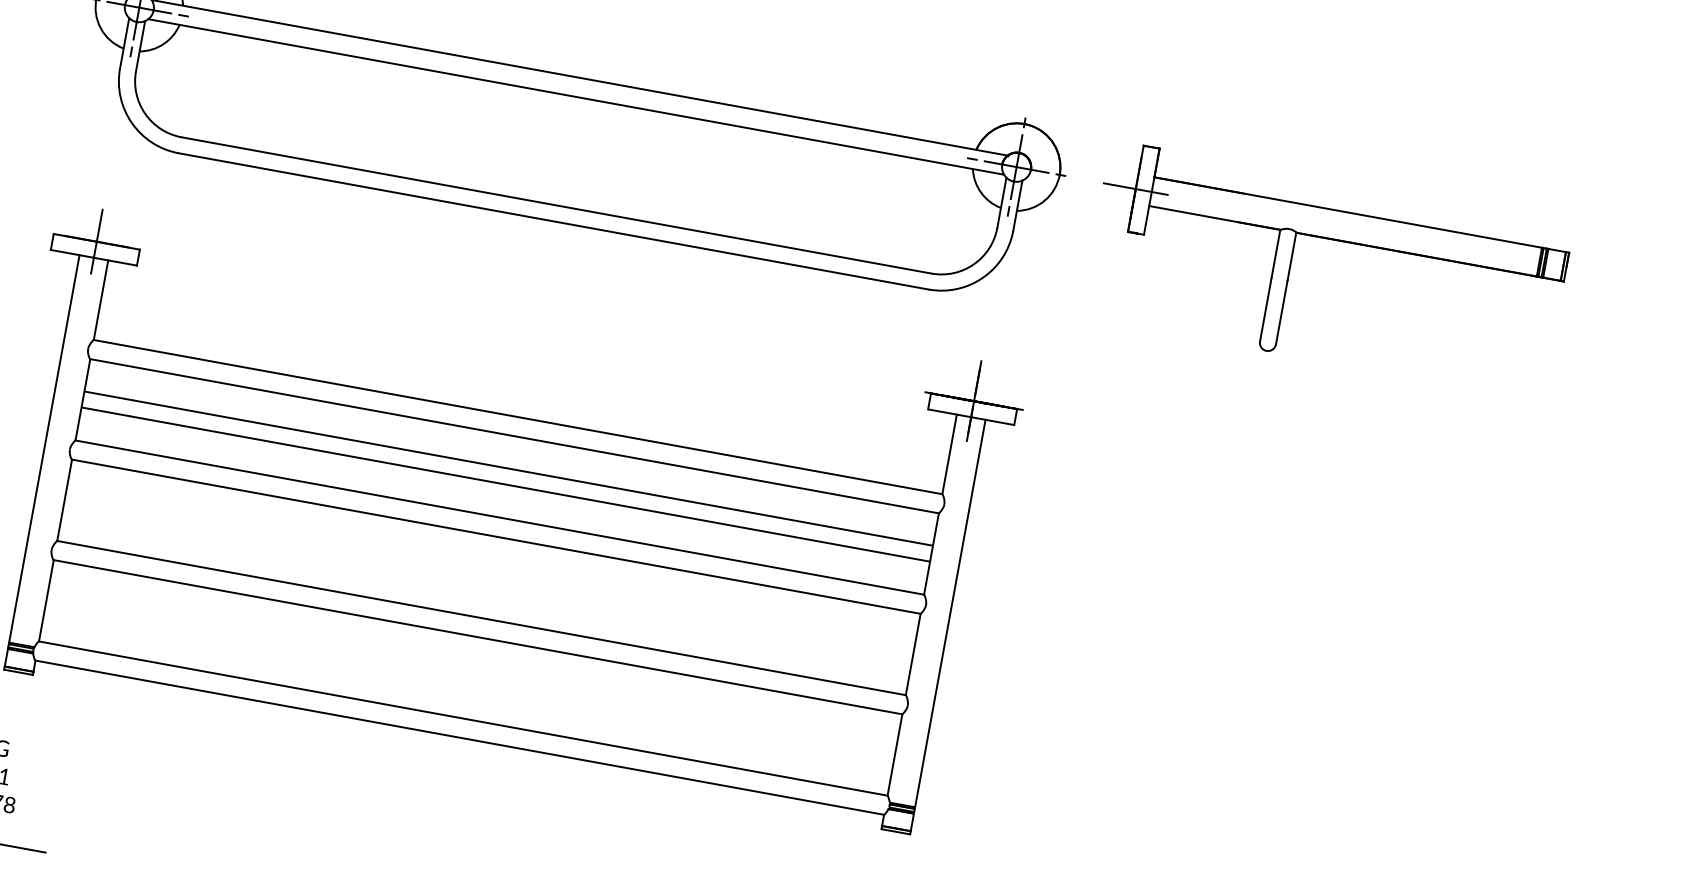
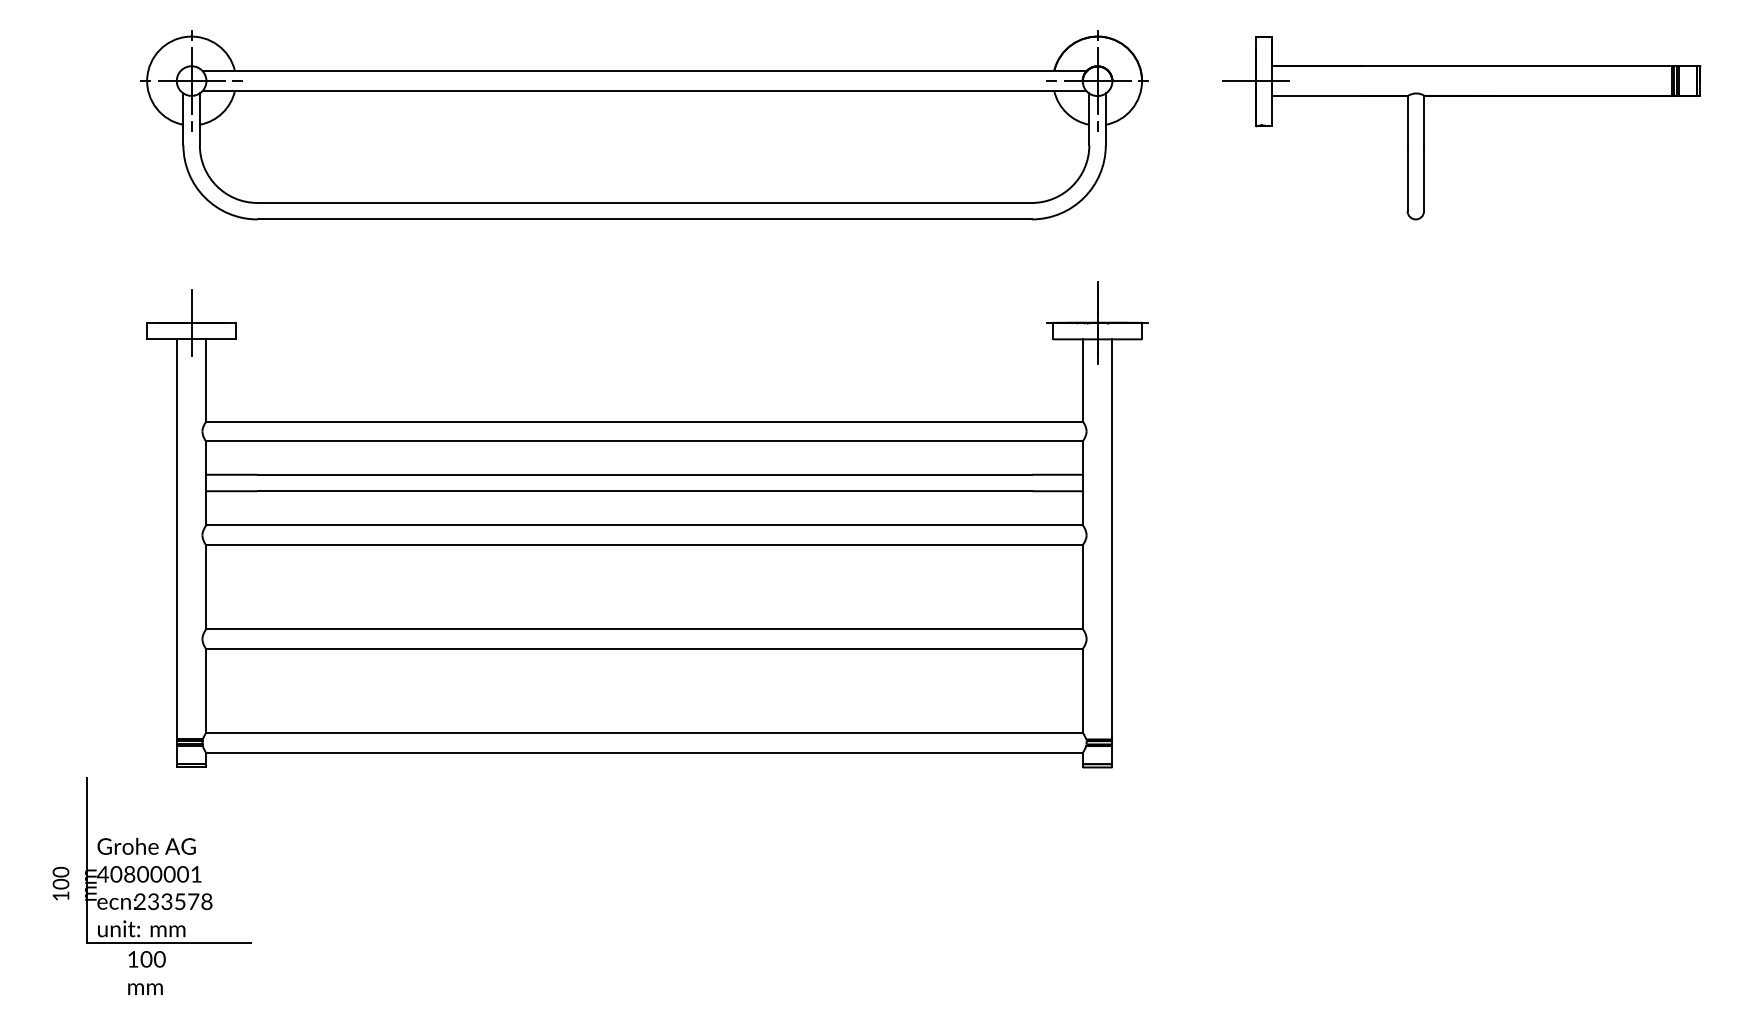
part: (1332, 239) -> (1461, 96), moved

